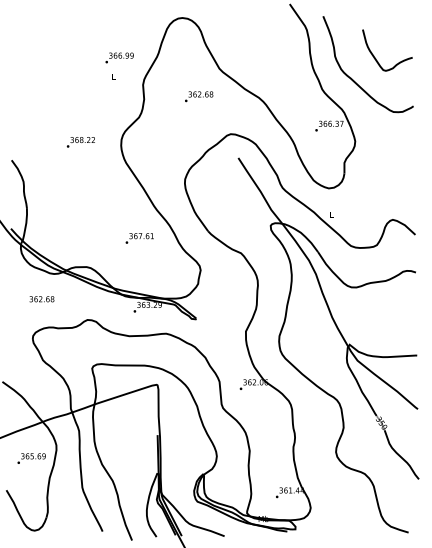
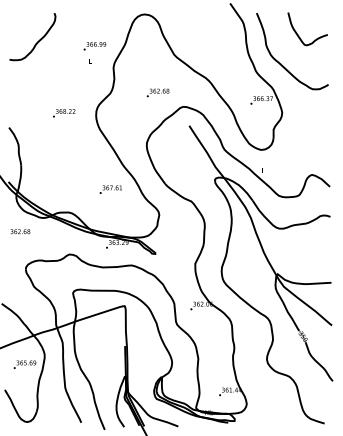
curve: (47, 52) -> (37, 41), added
curve: (376, 58) -> (299, 35), moved
text: (199, 96) -> (158, 92), moved
text: (41, 299) -> (20, 231), moved

